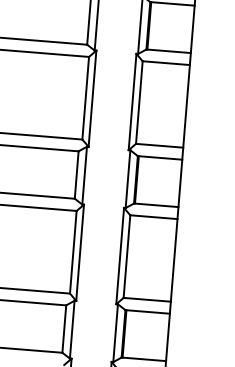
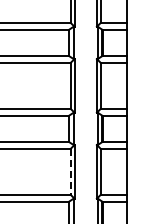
line: (72, 253) -> (70, 172), solid -> dashed

